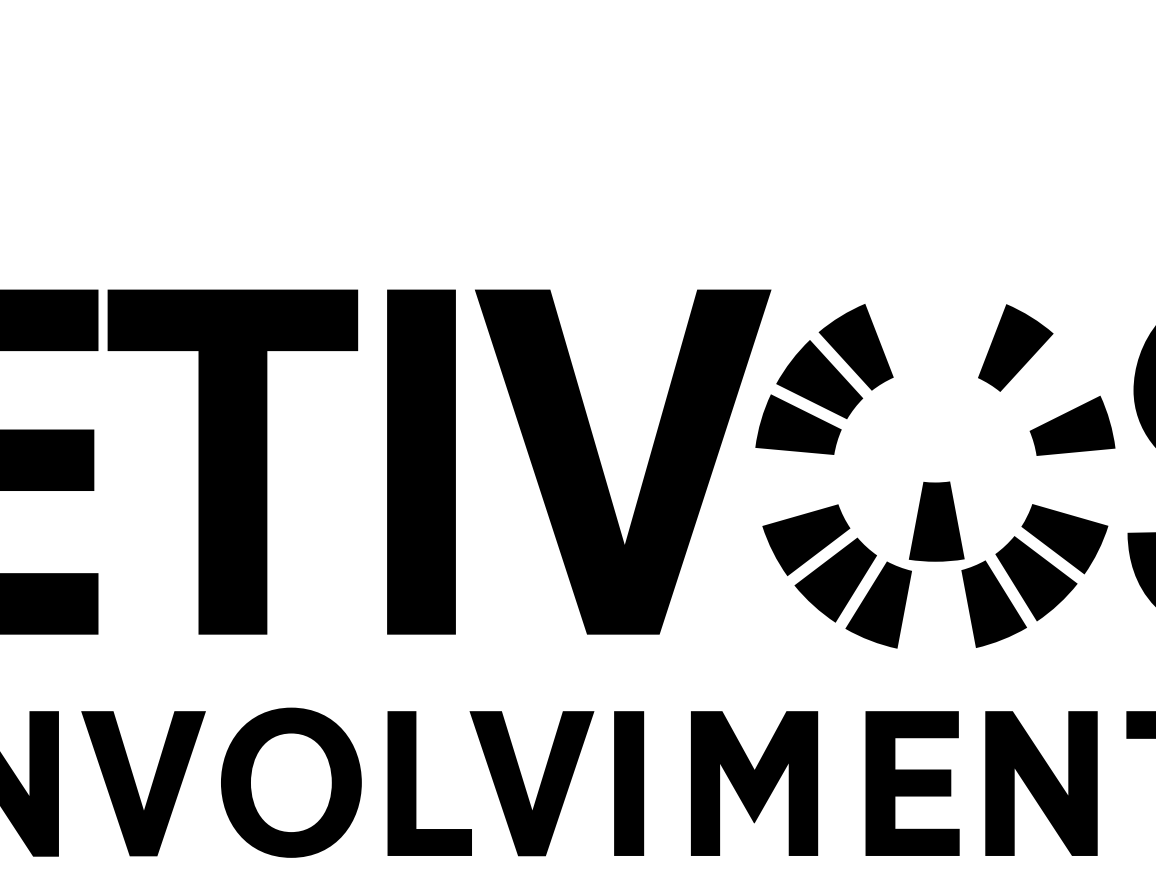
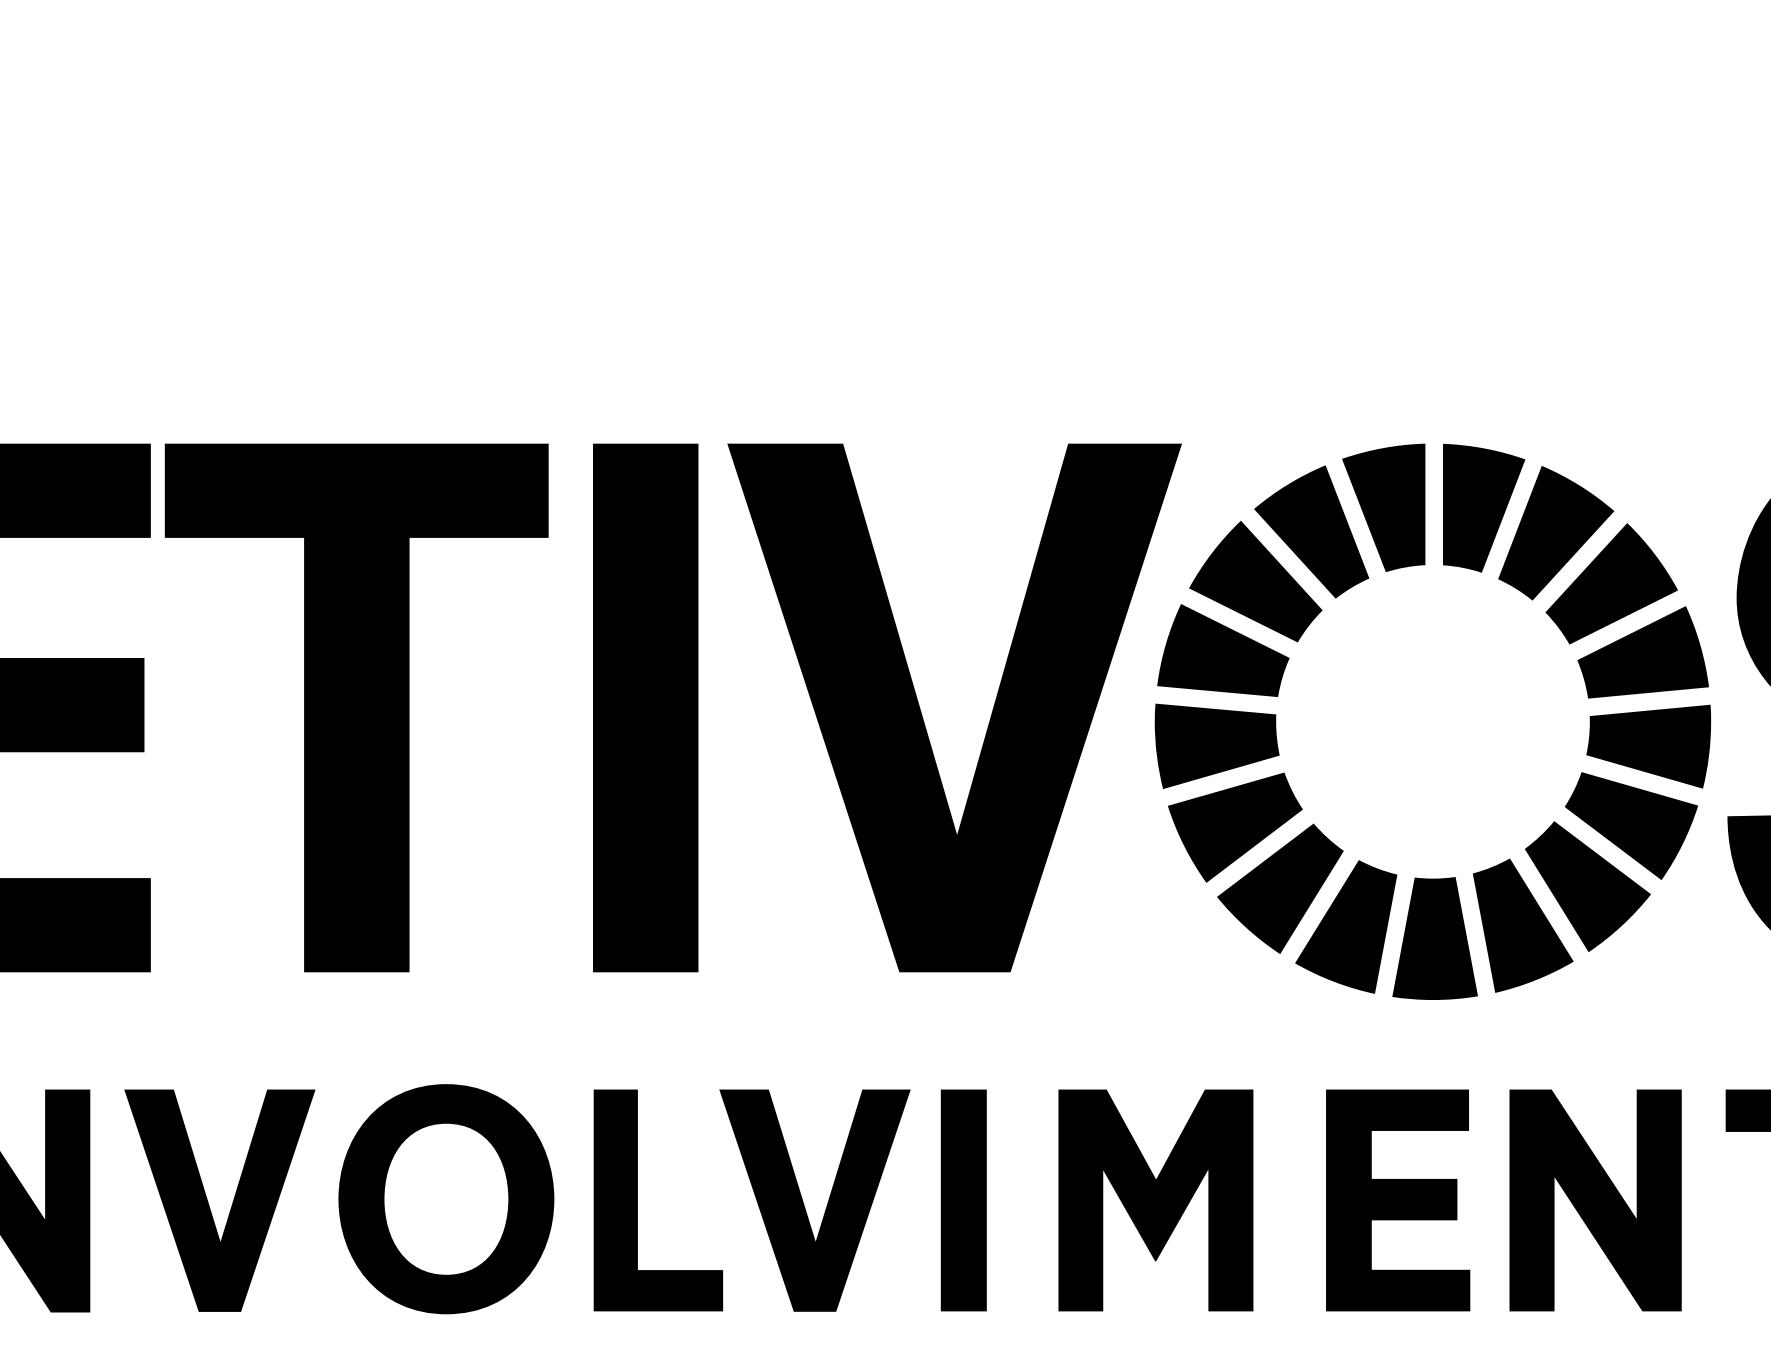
fill: (902, 331) -> (1382, 507), added
fill: (968, 331) -> (1483, 507), added
fill: (1051, 380) -> (1610, 582), added
fill: (794, 487) -> (1217, 746), added
fill: (1075, 487) -> (1647, 746), added
part: (936, 521) -> (1434, 938), moved

